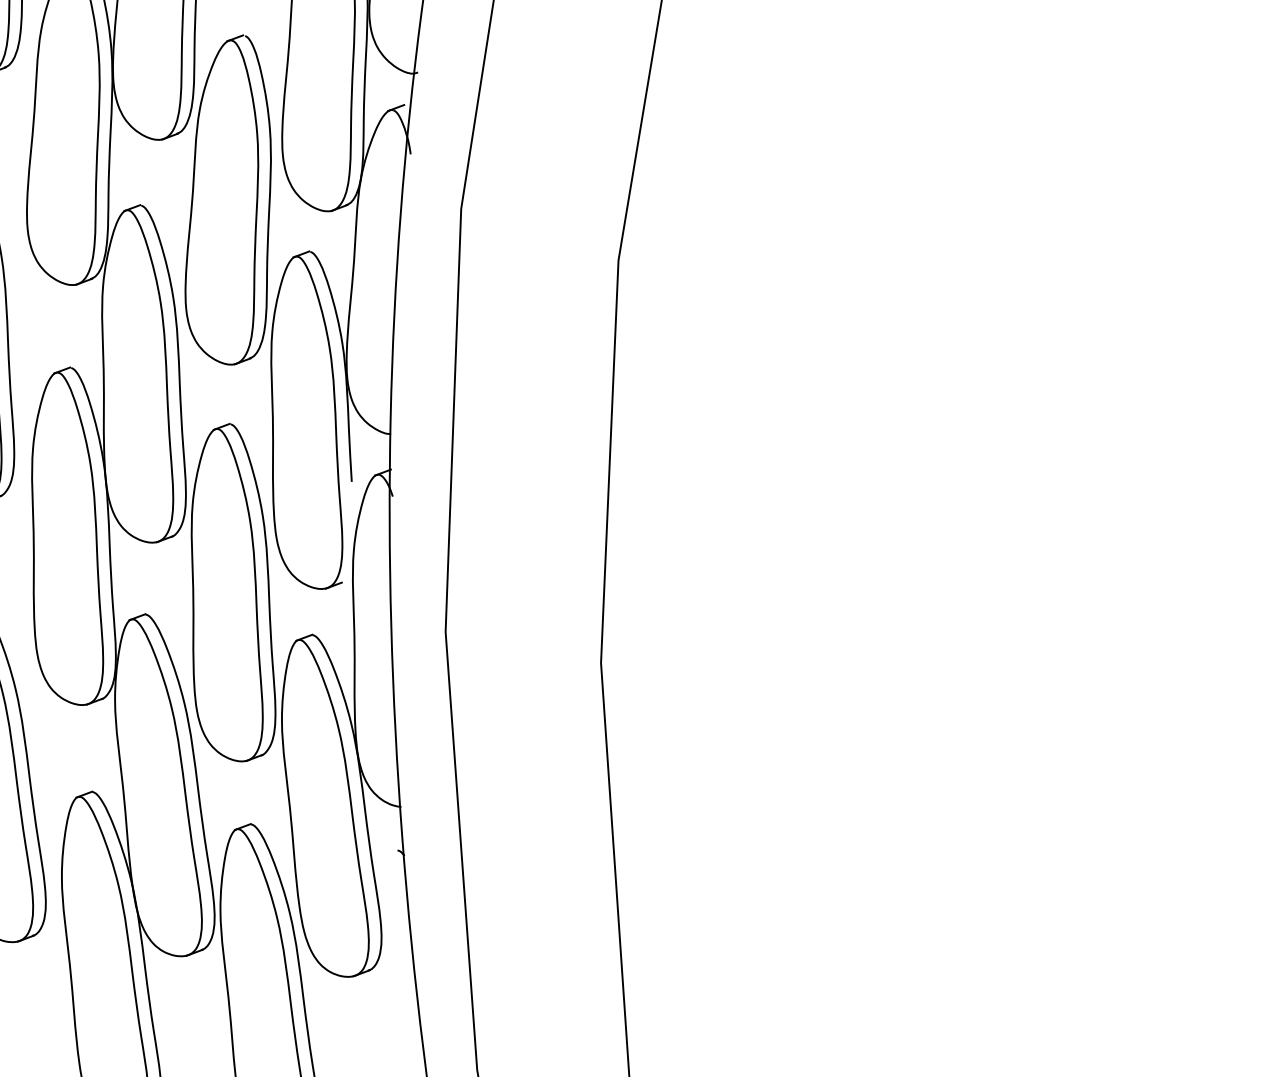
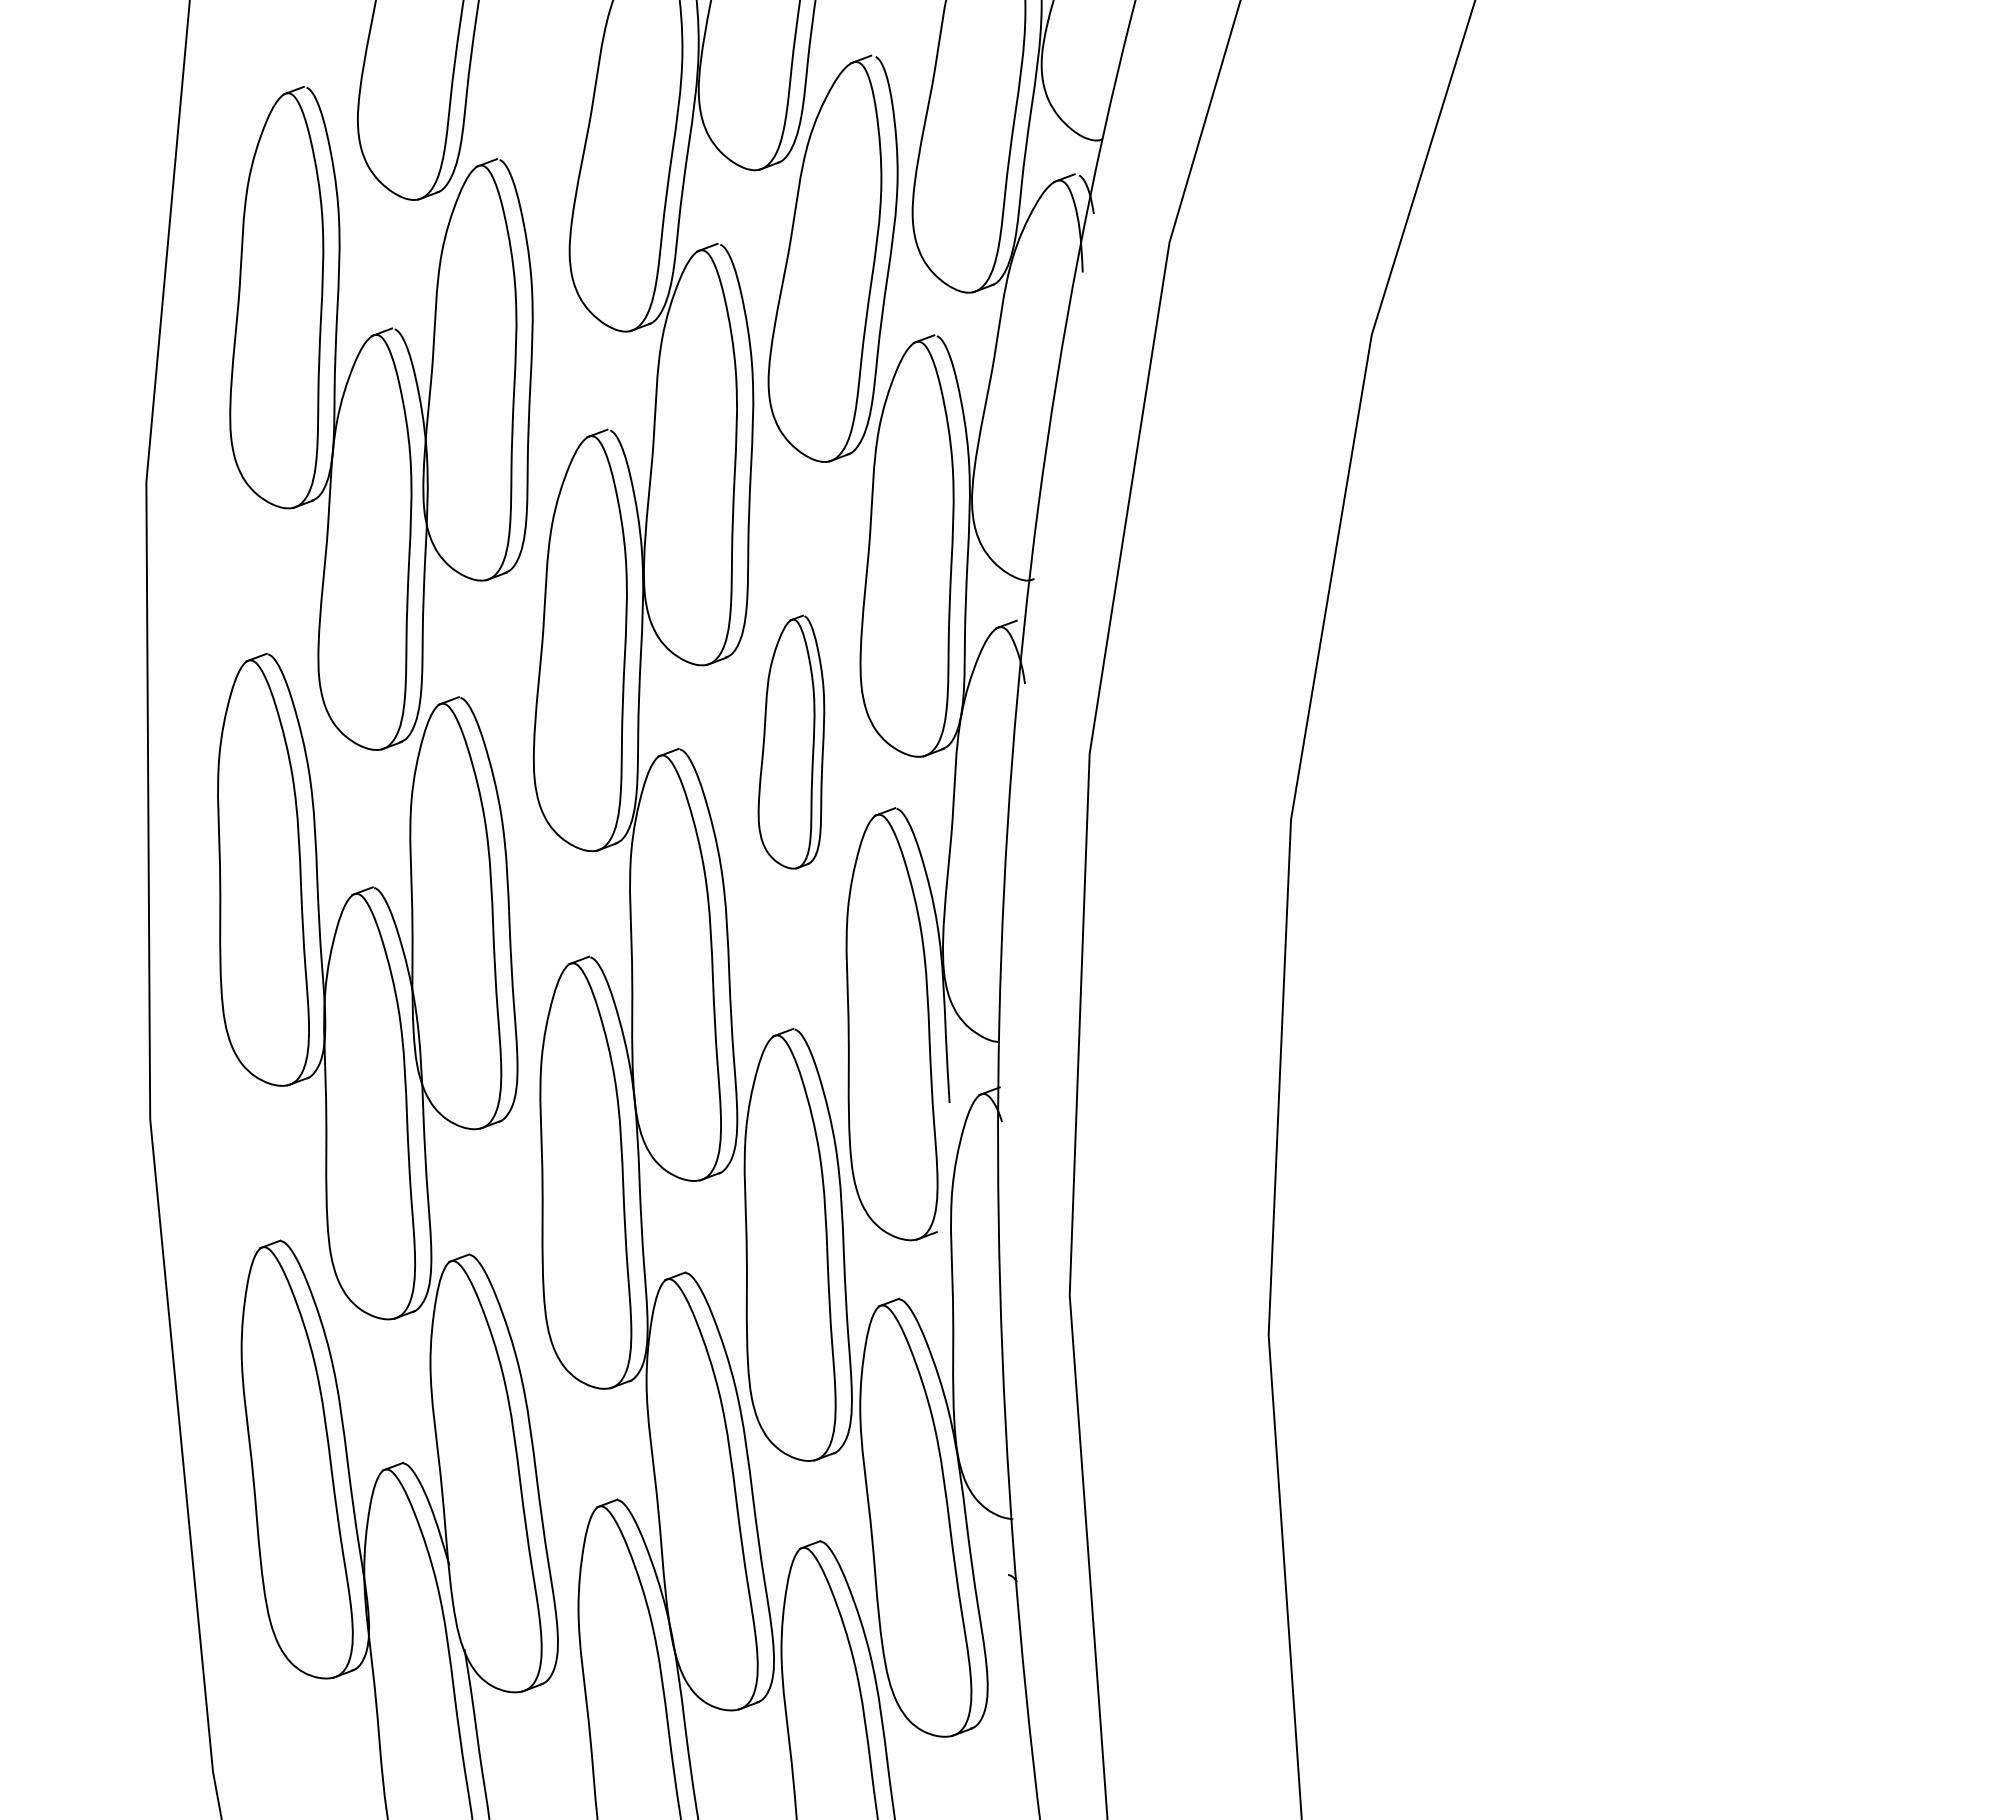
part: (228, 199) -> (791, 741), size x0.6

